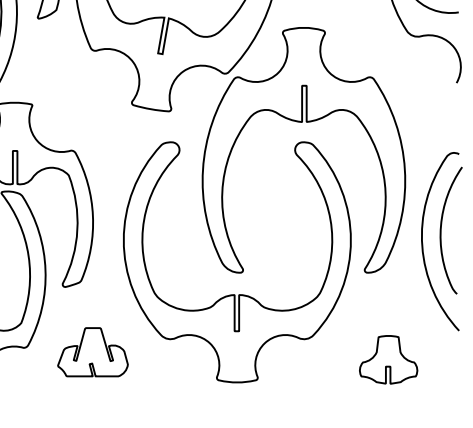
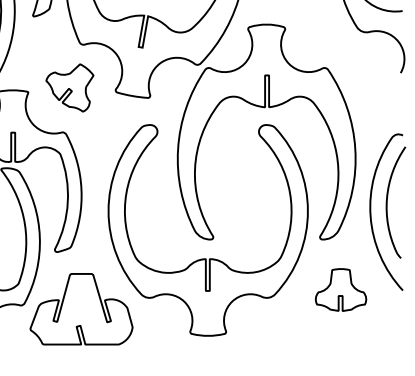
part: (79, 99) -> (69, 87), added
part: (92, 352) -> (81, 309), size x1.67
part: (388, 359) -> (340, 289), moved

